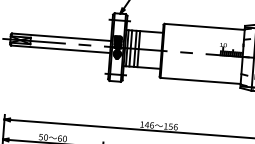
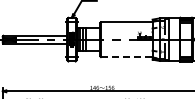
line: (200, 81) -> (126, 57), solid -> dashed

